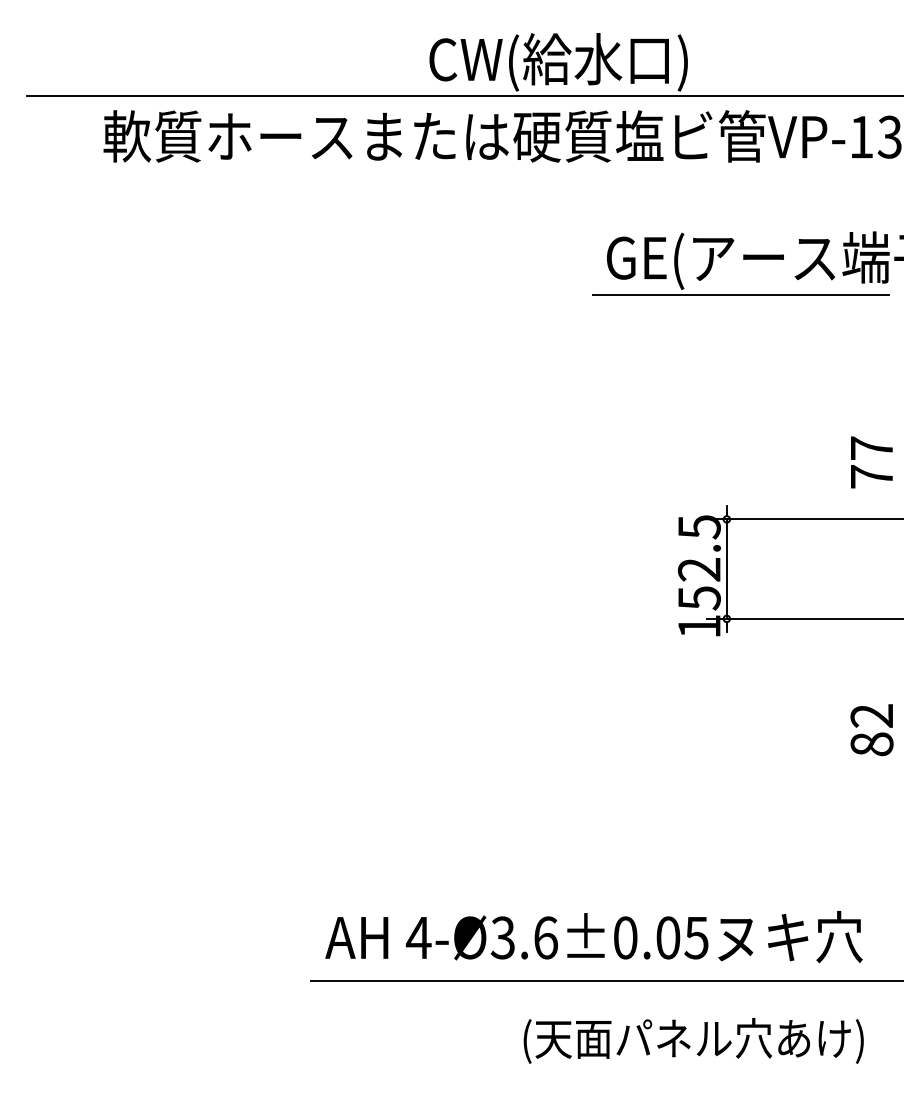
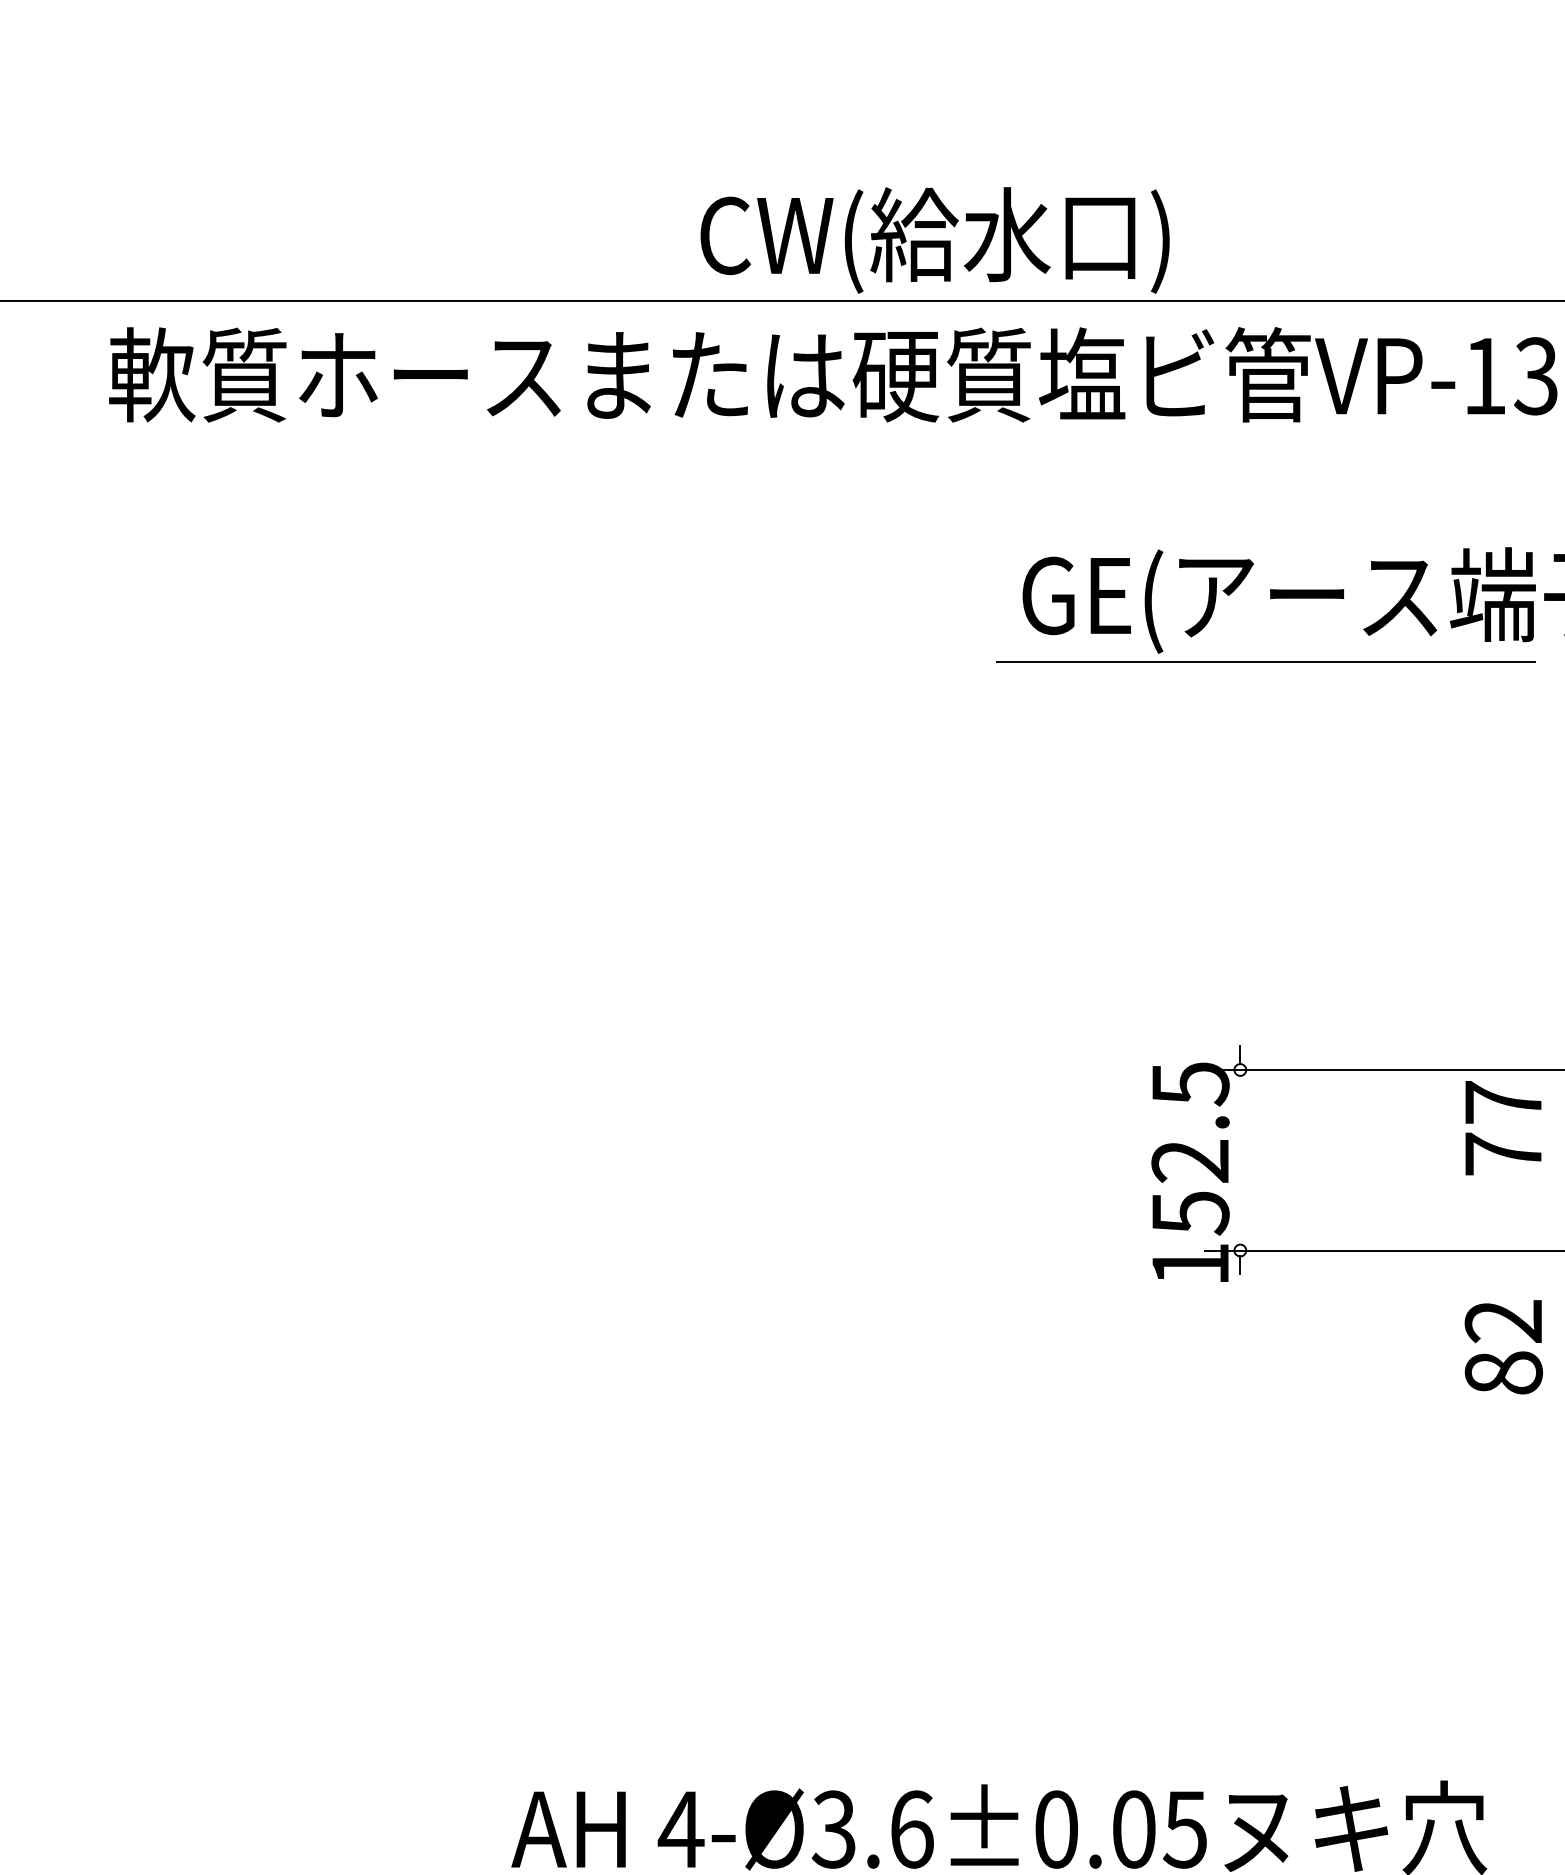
text: (871, 462) -> (1502, 1128), moved
line: (726, 568) -> (1239, 1159), removed
text: (871, 730) -> (1502, 1347), moved

